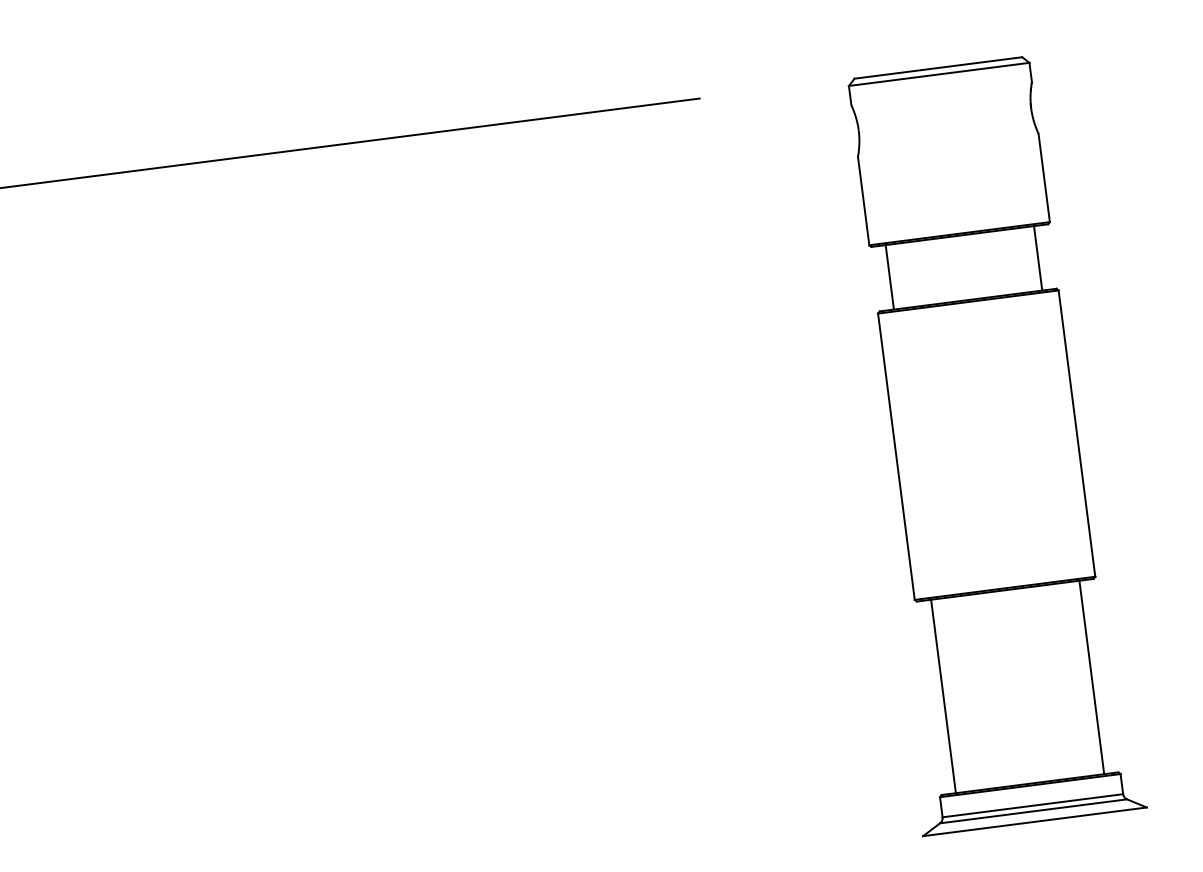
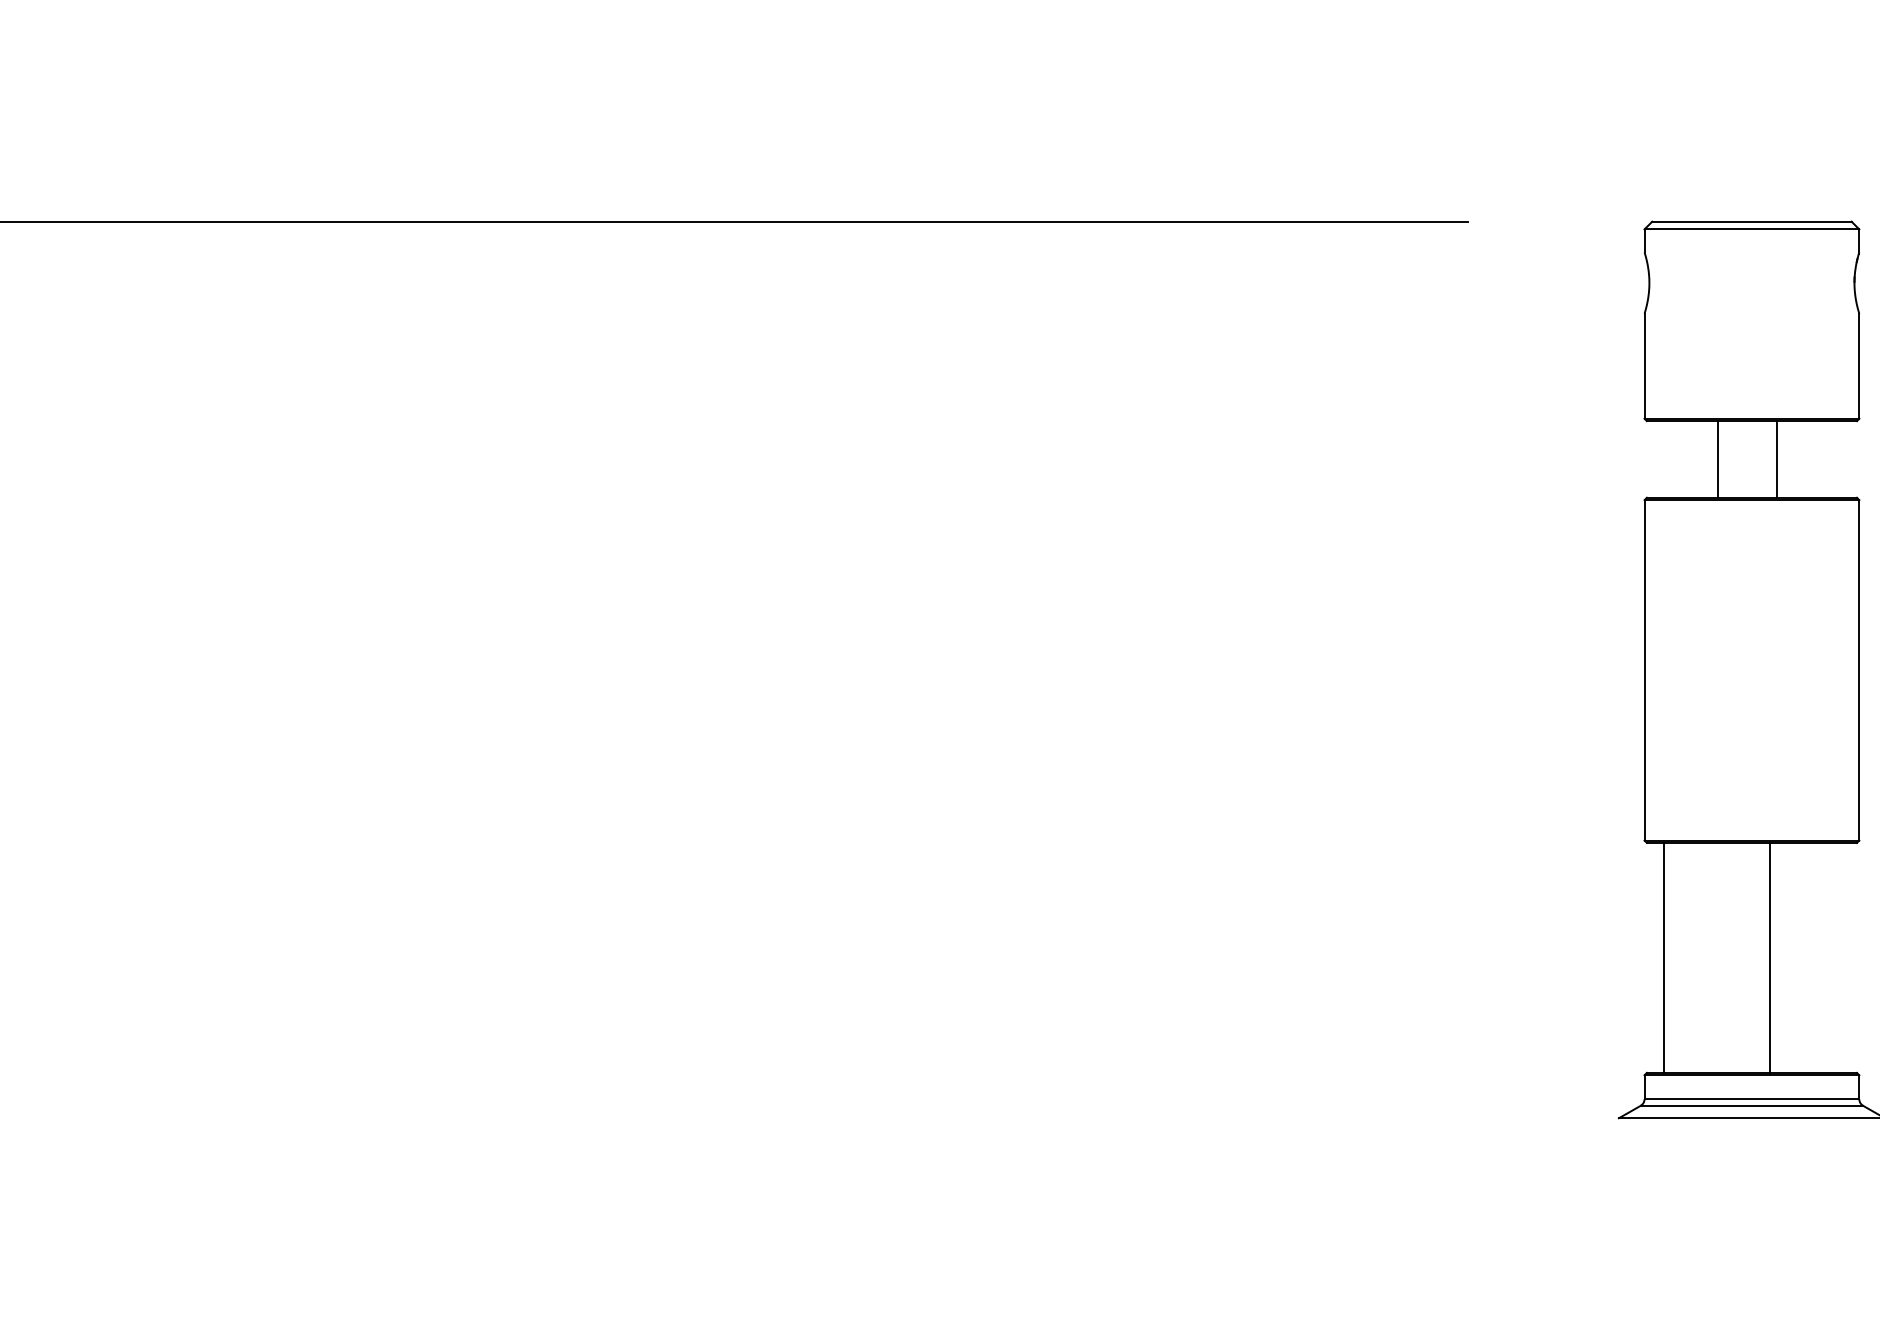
line: (1038, 258) -> (1777, 459), moved
line: (889, 277) -> (1717, 459), moved
line: (1092, 677) -> (1770, 957), moved

